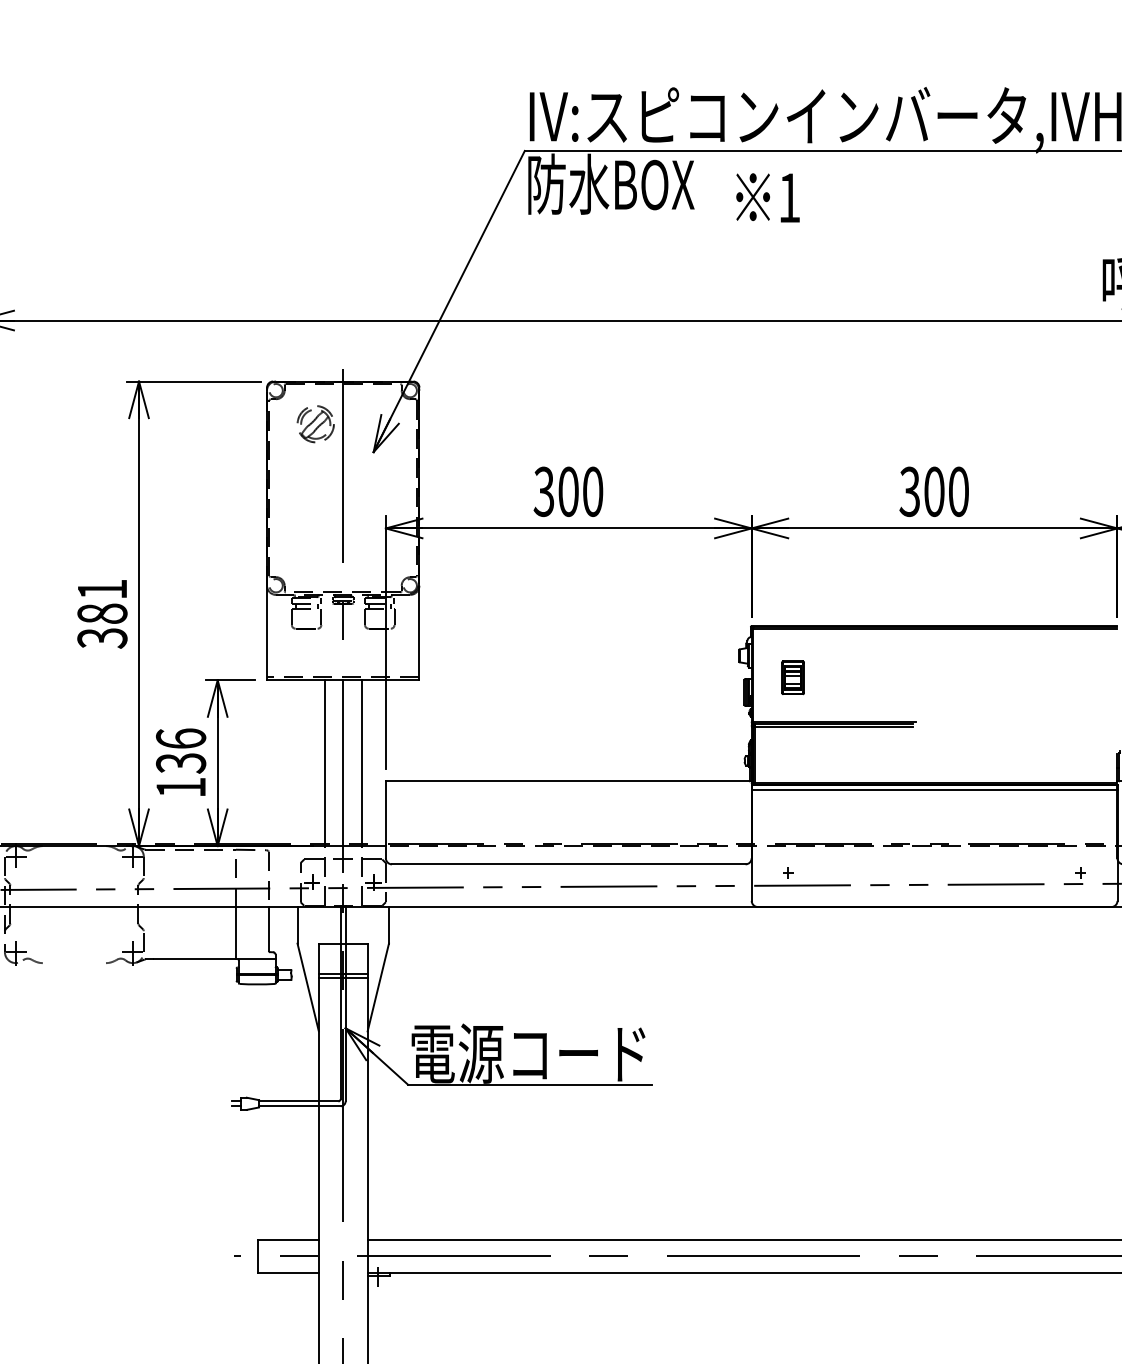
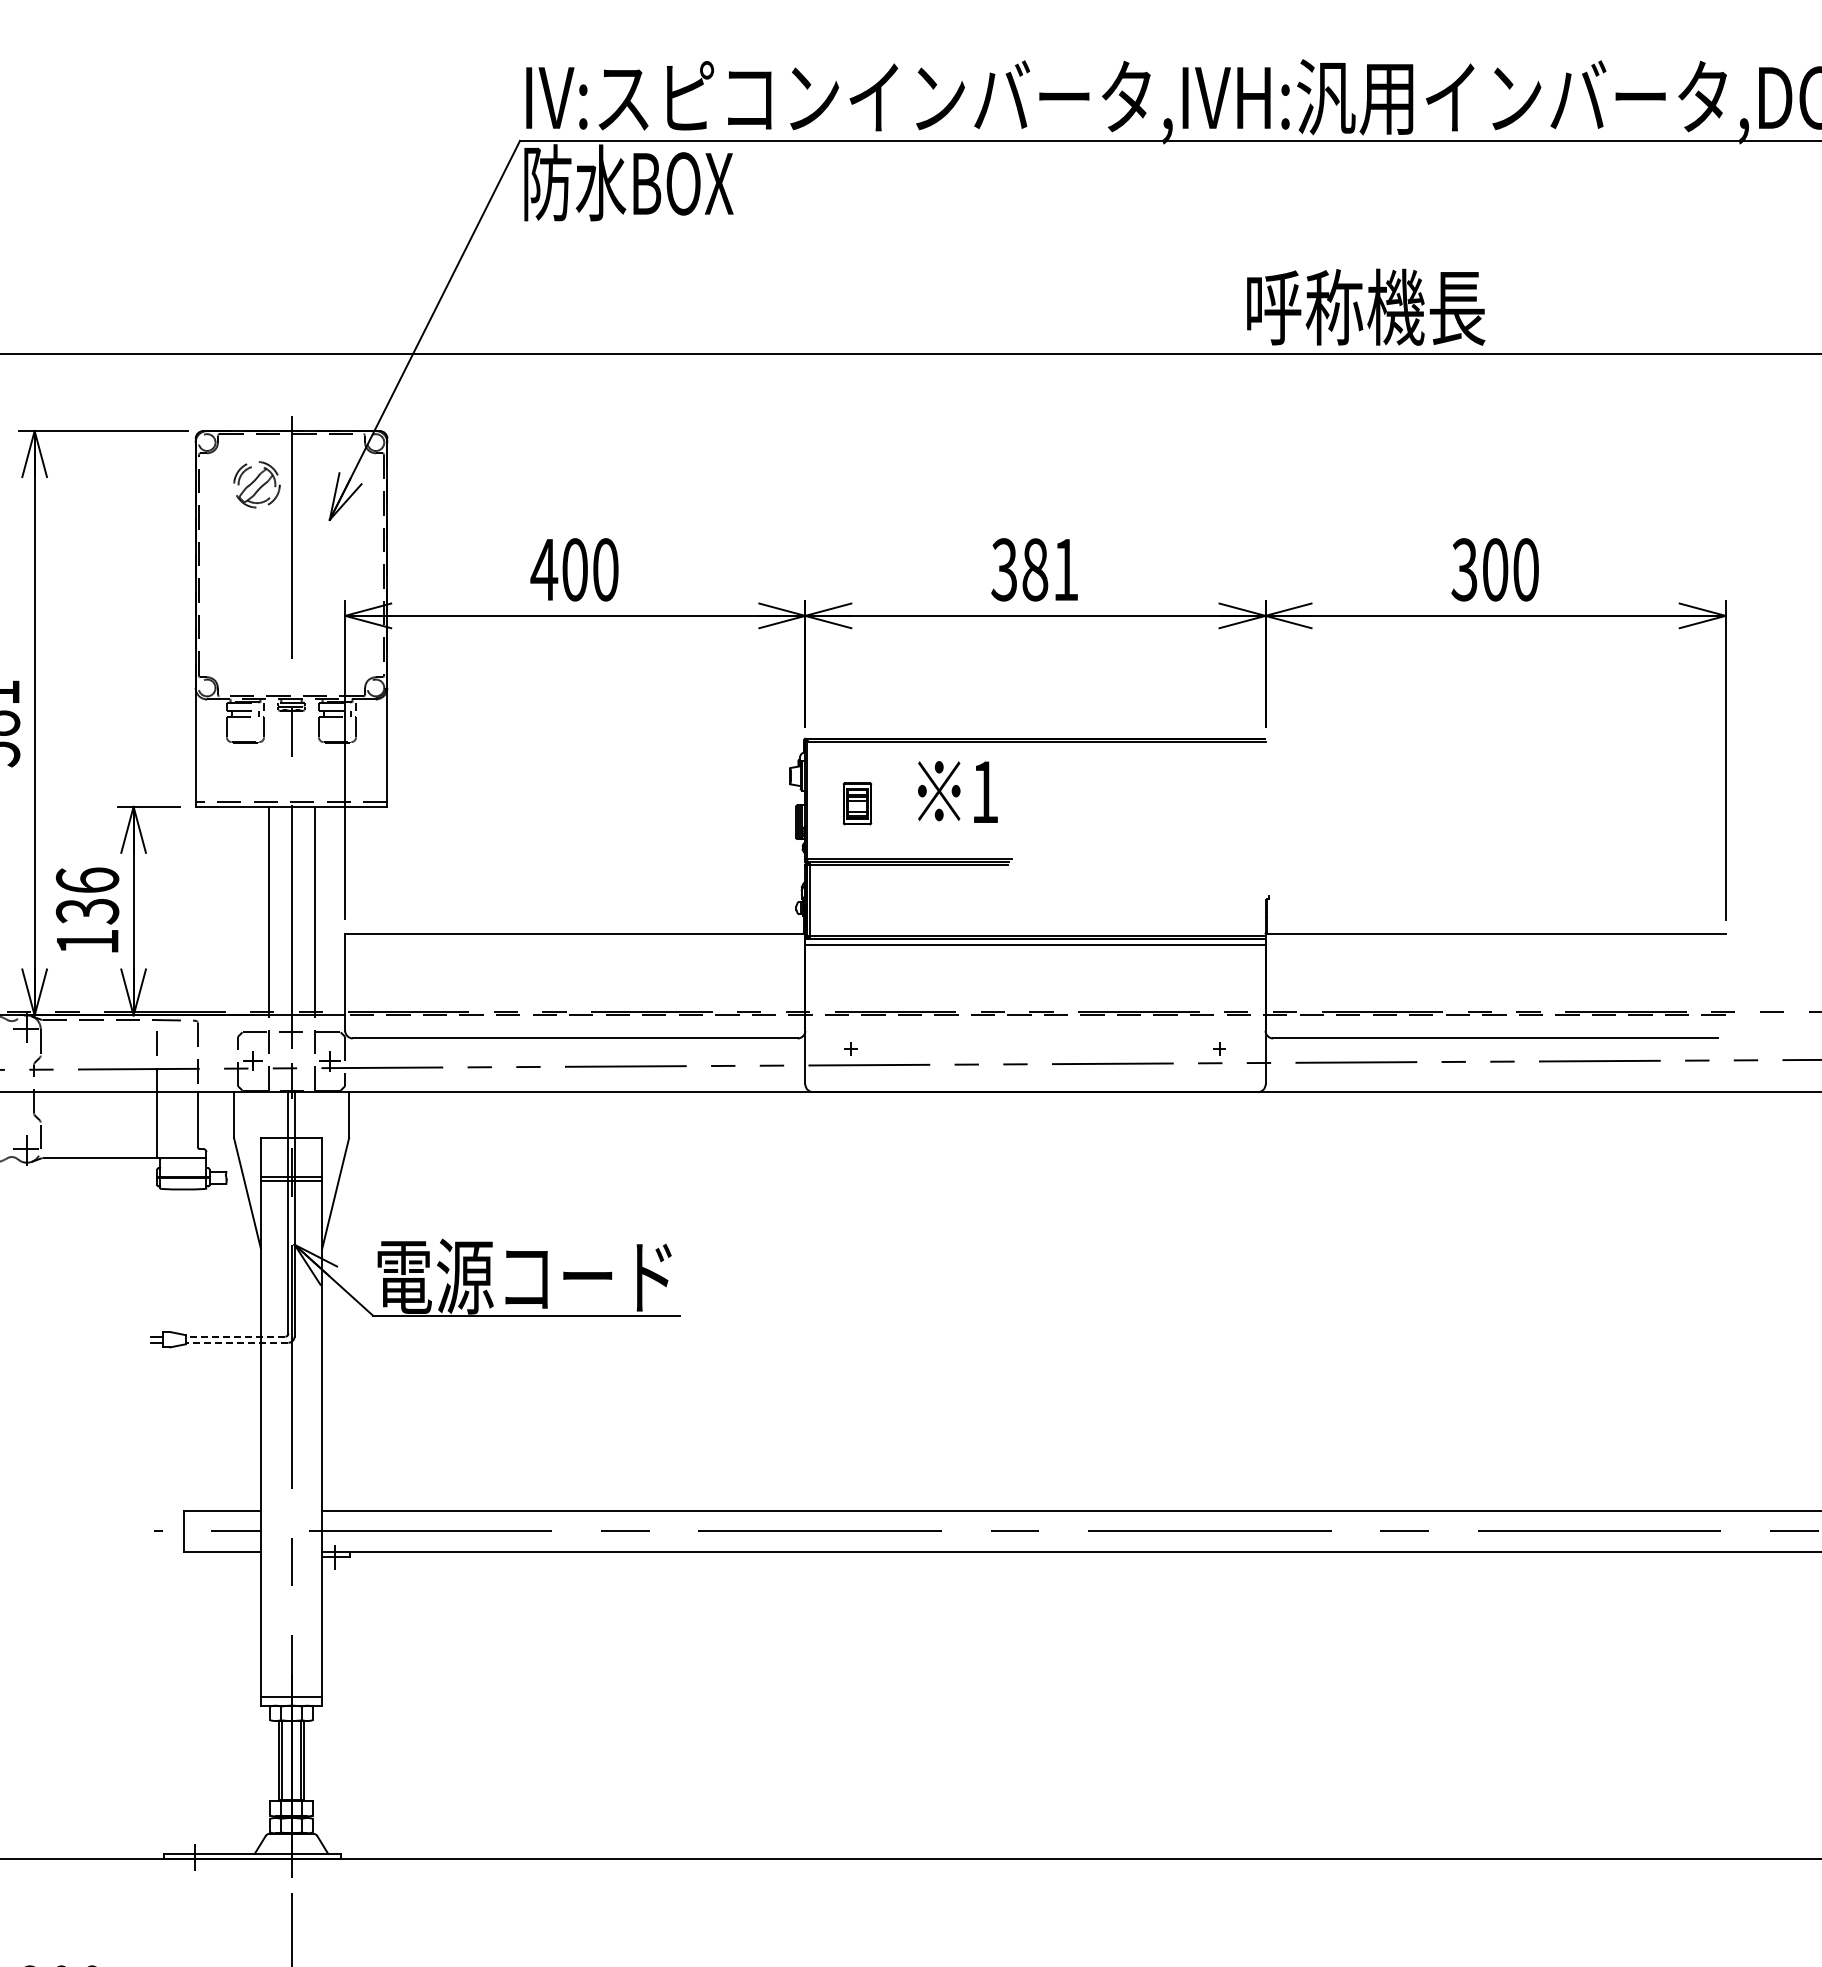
text: (767, 197) -> (957, 791), moved
text: (544, 491) -> (544, 569), 300 -> 400
text: (946, 491) -> (1050, 569), 300 -> 381
line: (298, 1101) -> (235, 1336), solid -> dashed
line: (299, 1106) -> (236, 1342), solid -> dashed

